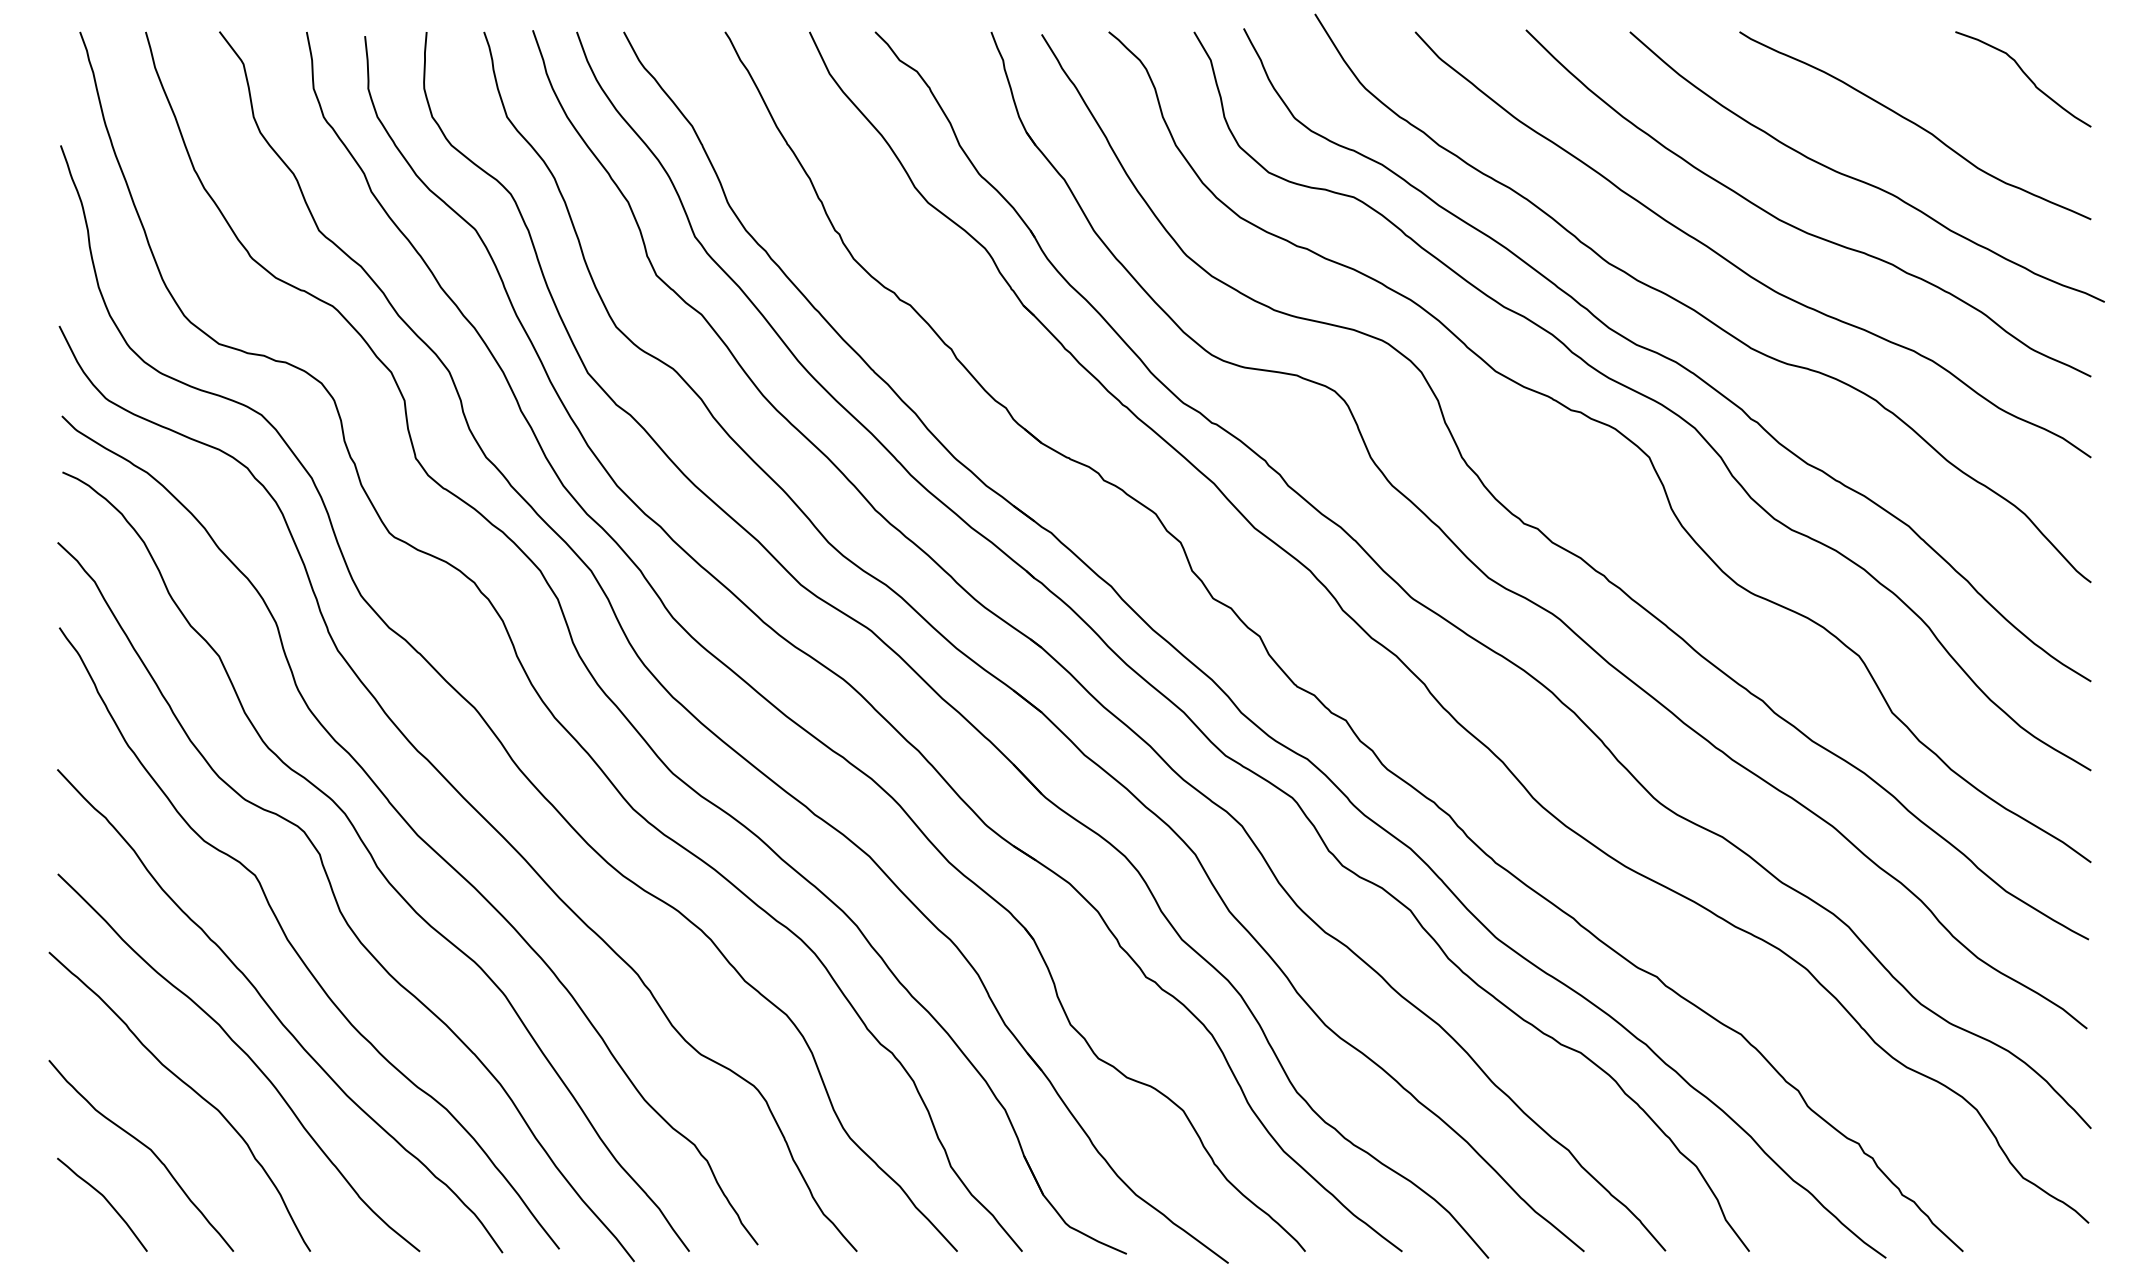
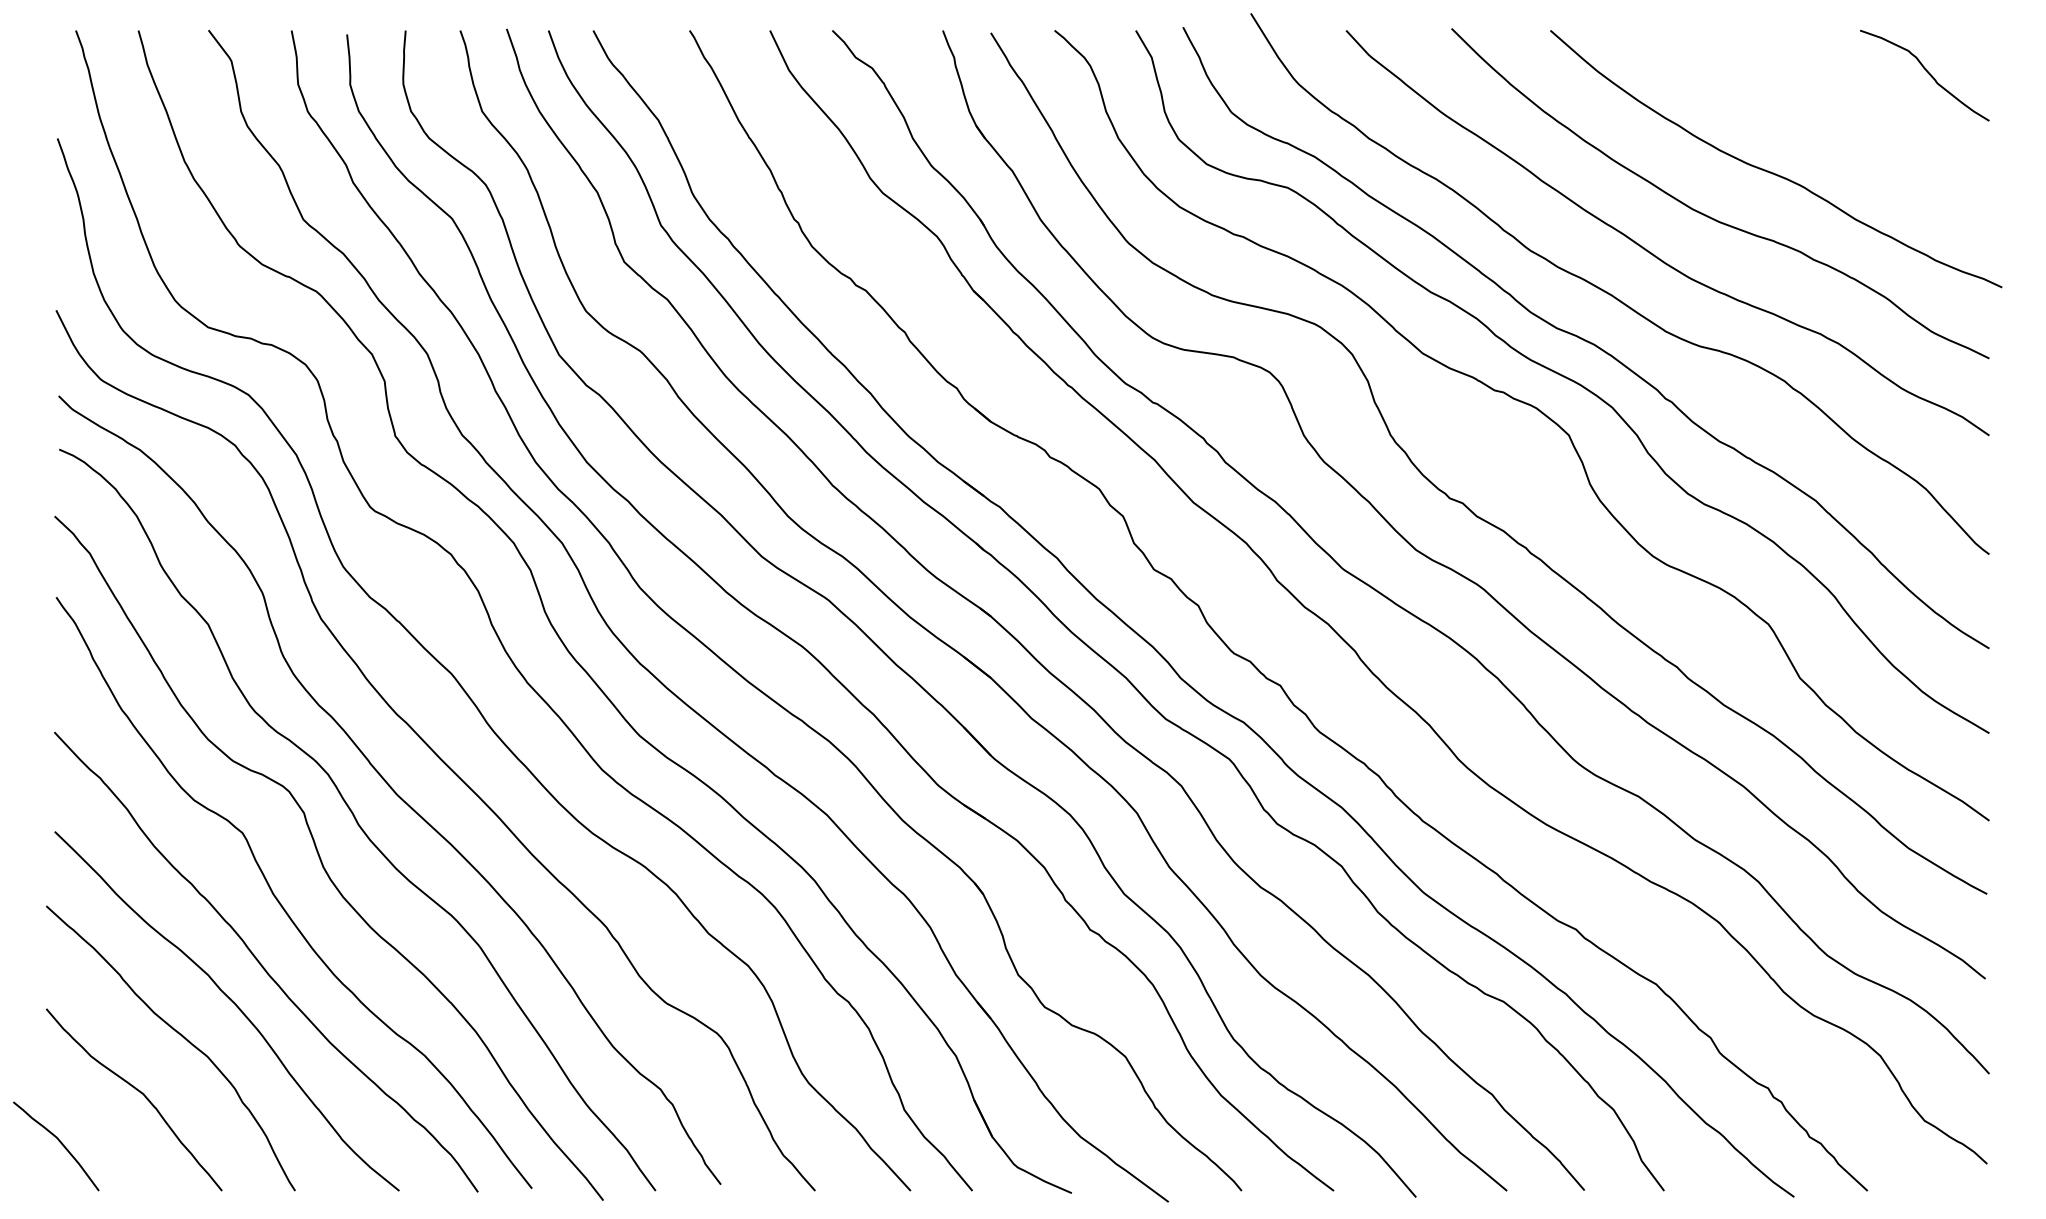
curve: (1915, 125) -> (1822, 119), removed
curve: (105, 1200) -> (59, 1142), moved

